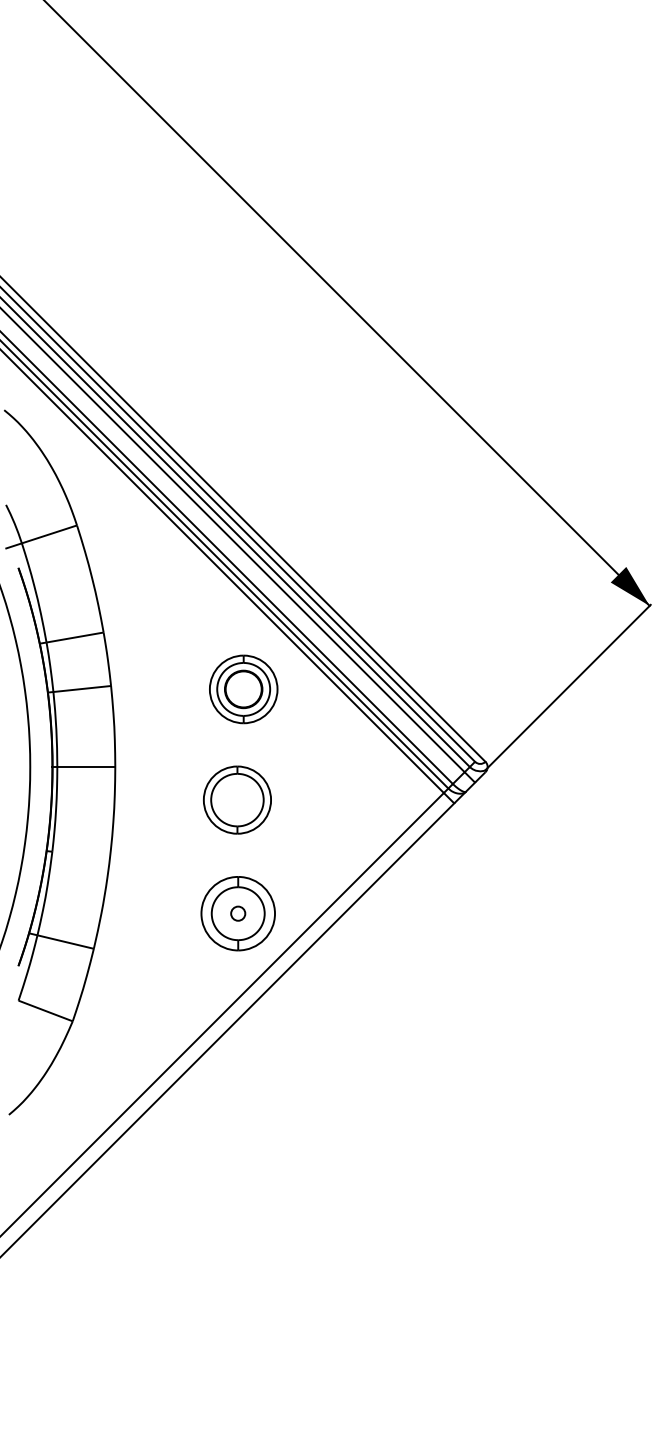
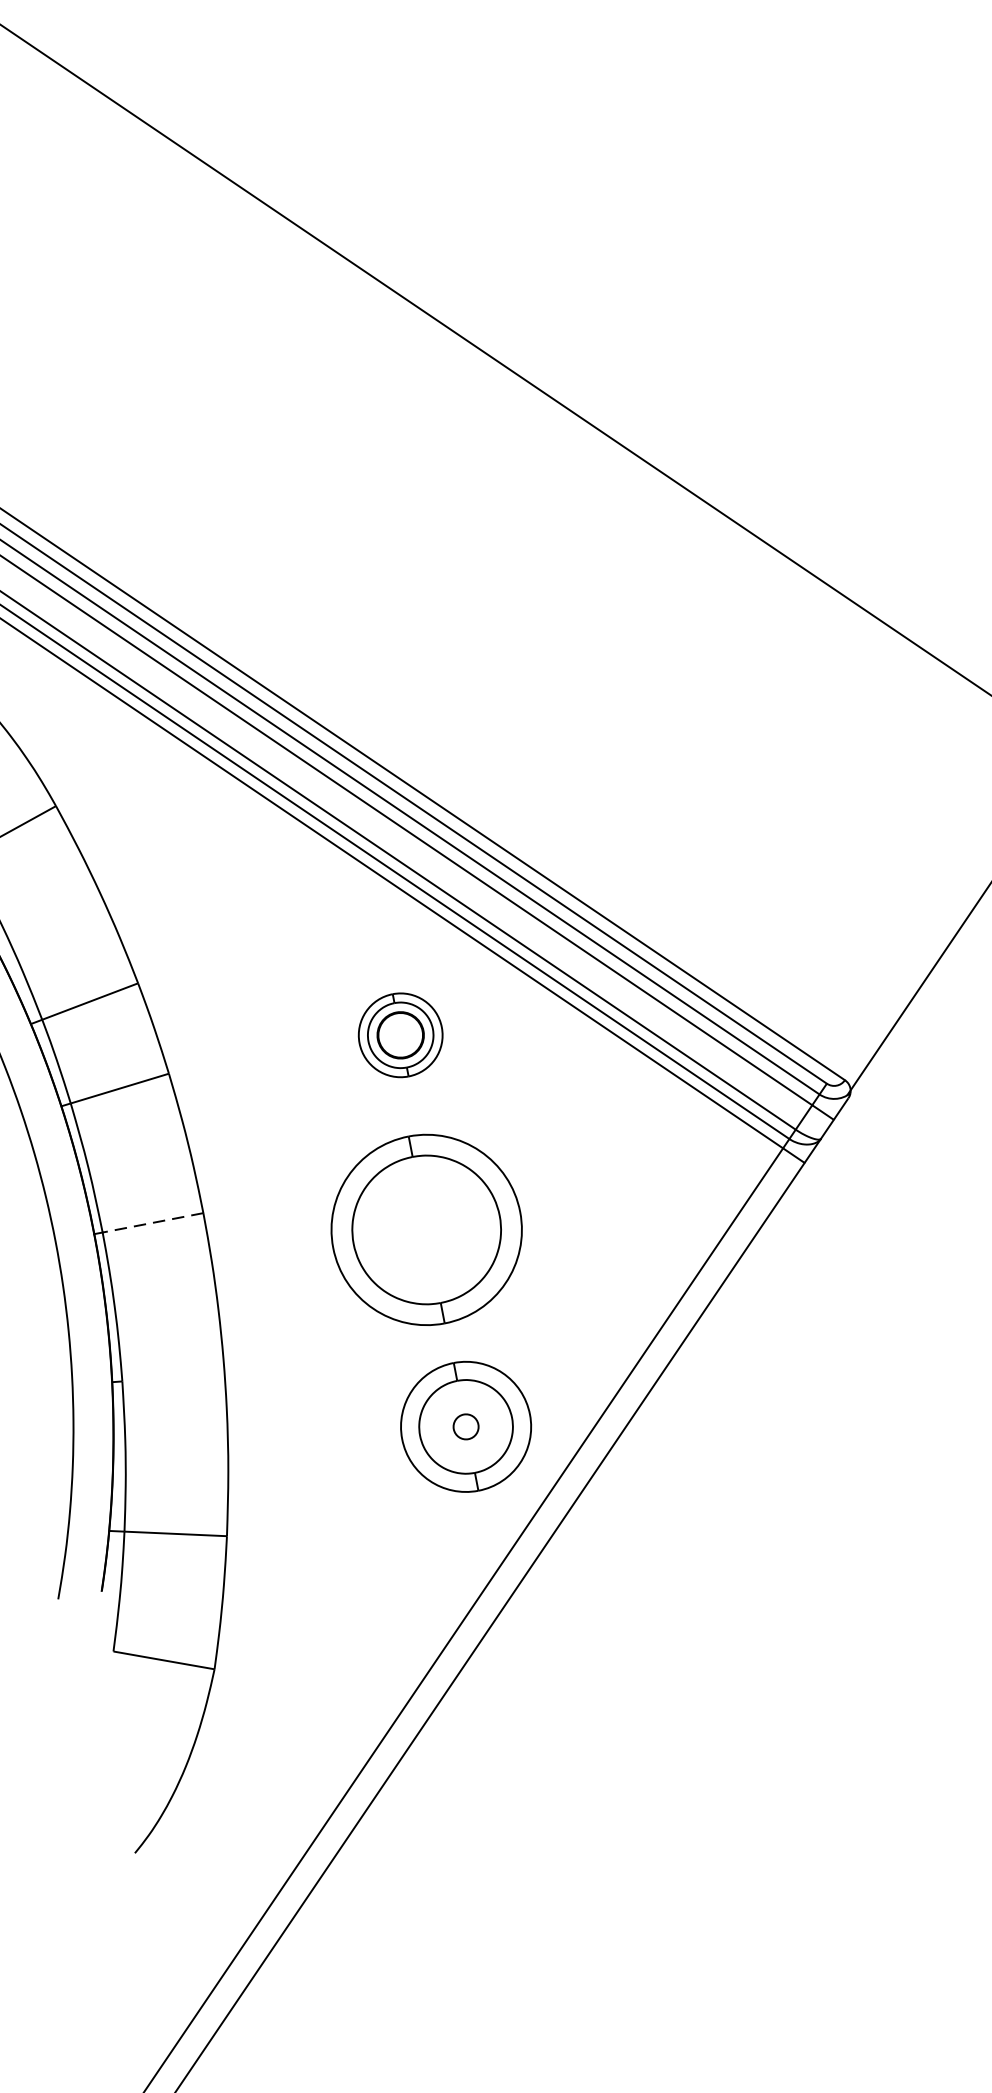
part: (243, 689) -> (400, 1035), size x0.7
line: (86, 767) -> (153, 1223), solid -> dashed
part: (237, 799) -> (426, 1228), size x1.6

